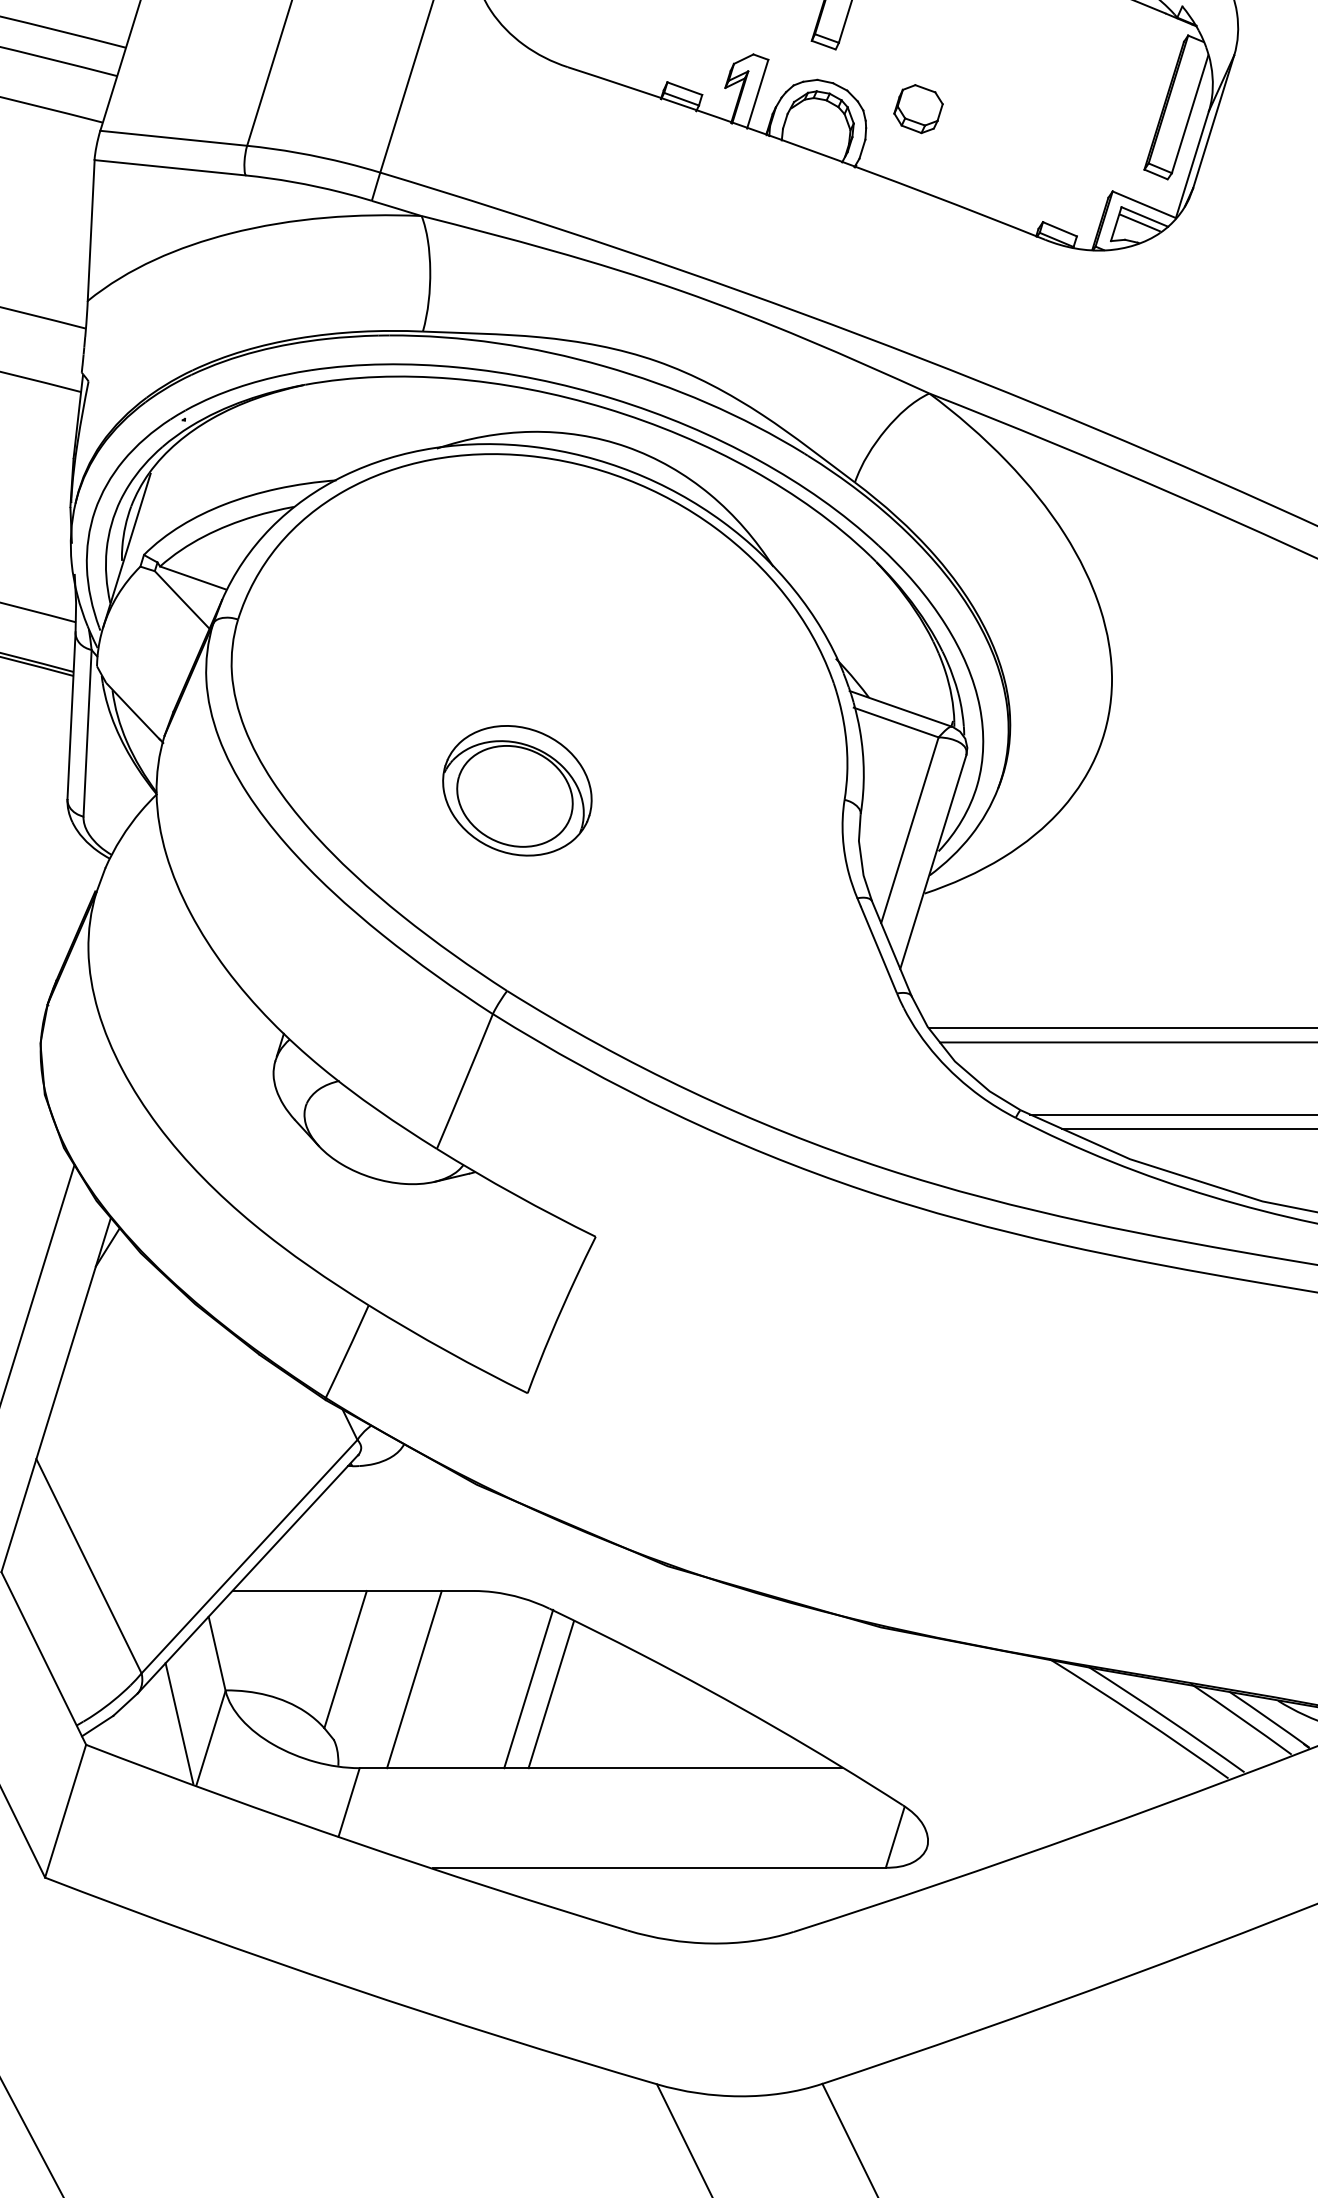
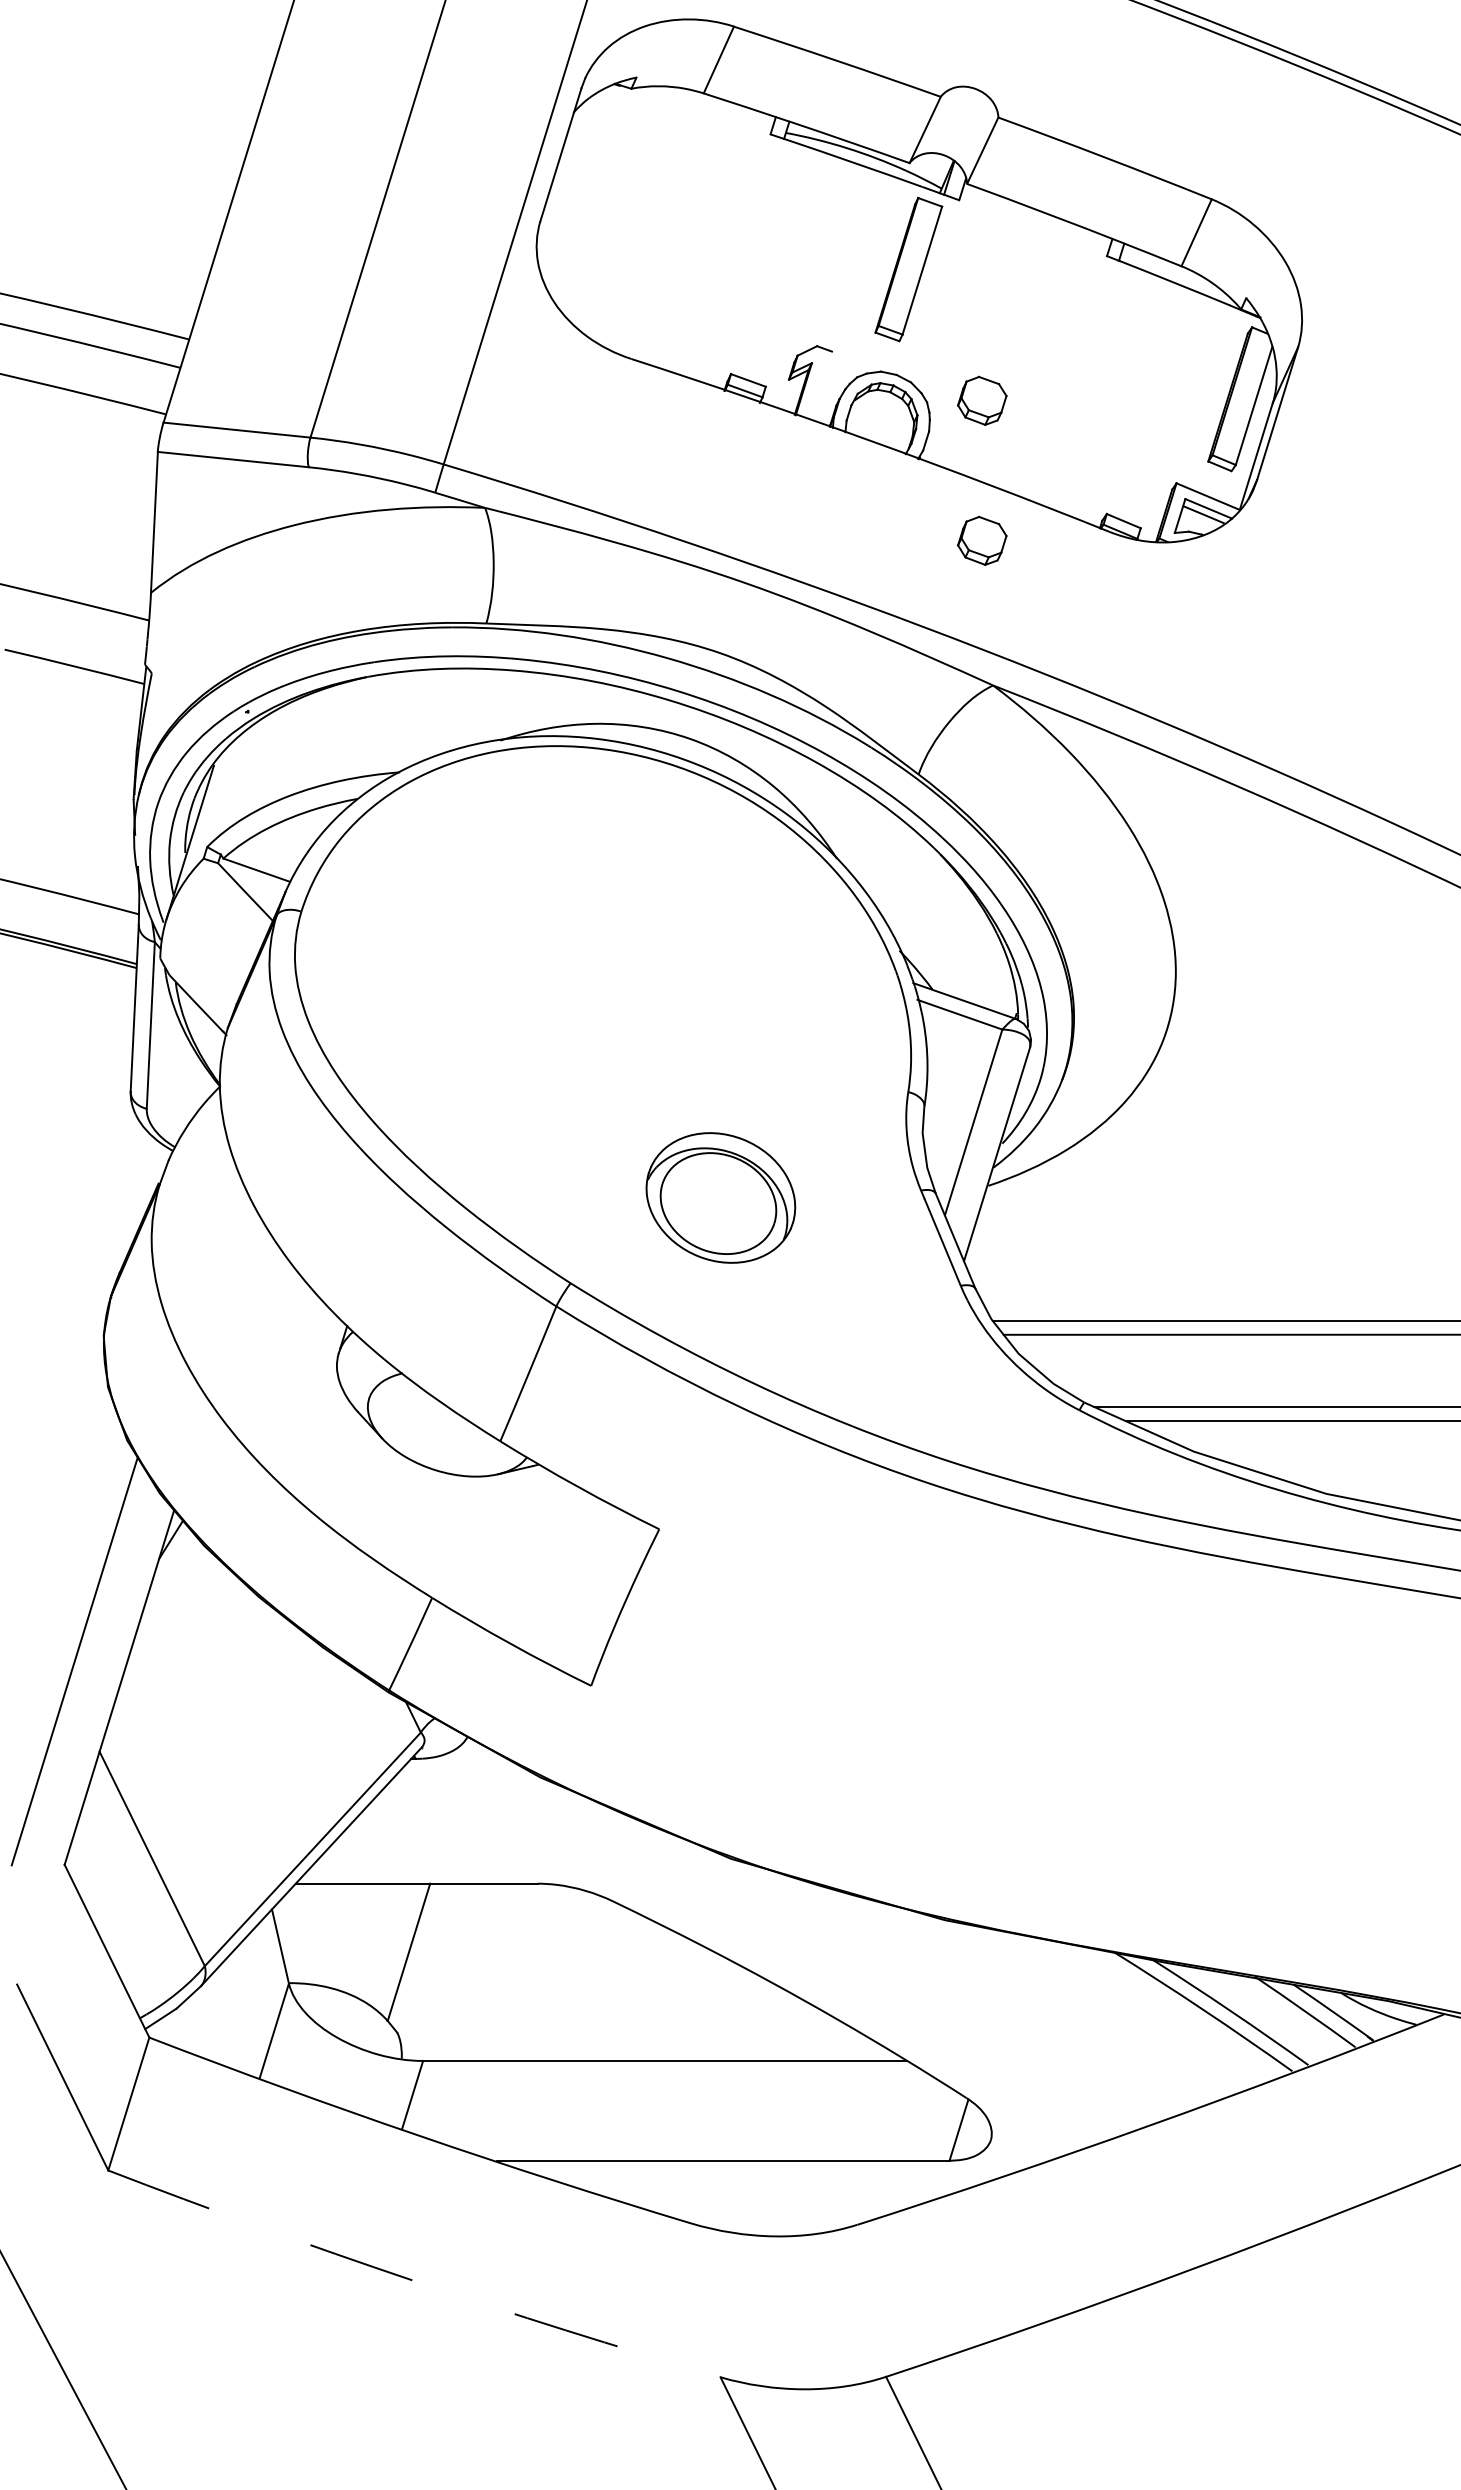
line: (756, 93) -> (820, 385), removed
part: (918, 248) -> (982, 540), added
part: (517, 790) -> (720, 1197), moved
line: (414, 1678) -> (477, 1971), removed
line: (527, 1688) -> (591, 1981), removed
line: (550, 1693) -> (614, 1986), removed
line: (179, 1723) -> (242, 2016), removed
arc: (349, 1987) -> (412, 2280), solid -> dashed

